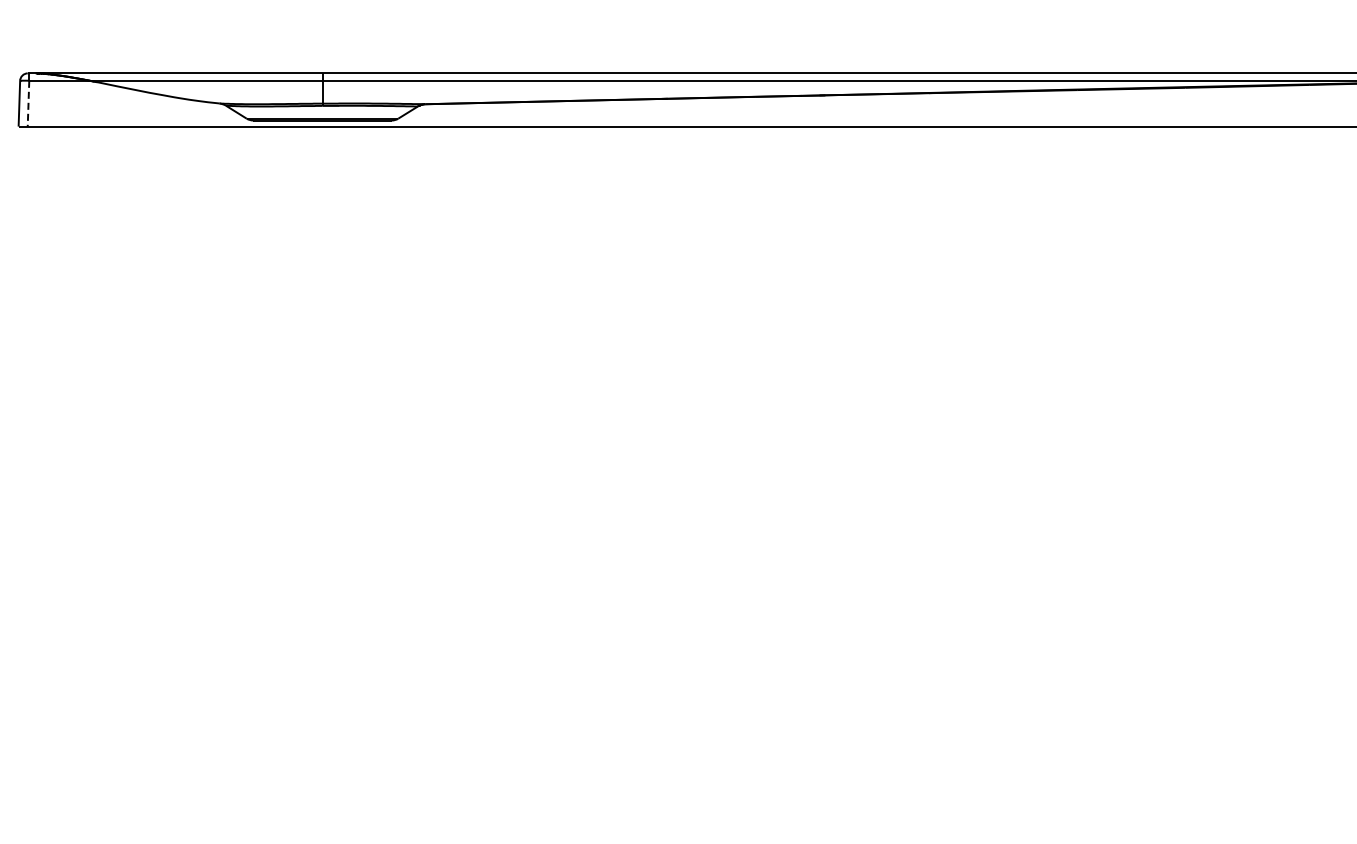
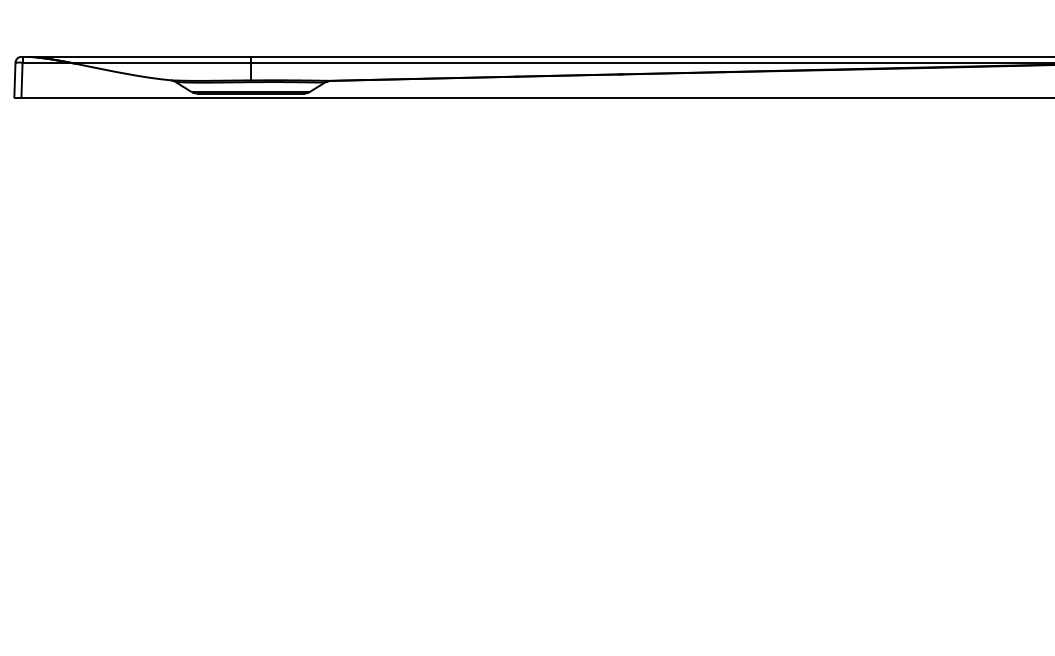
line: (28, 103) -> (21, 80), dashed -> solid

